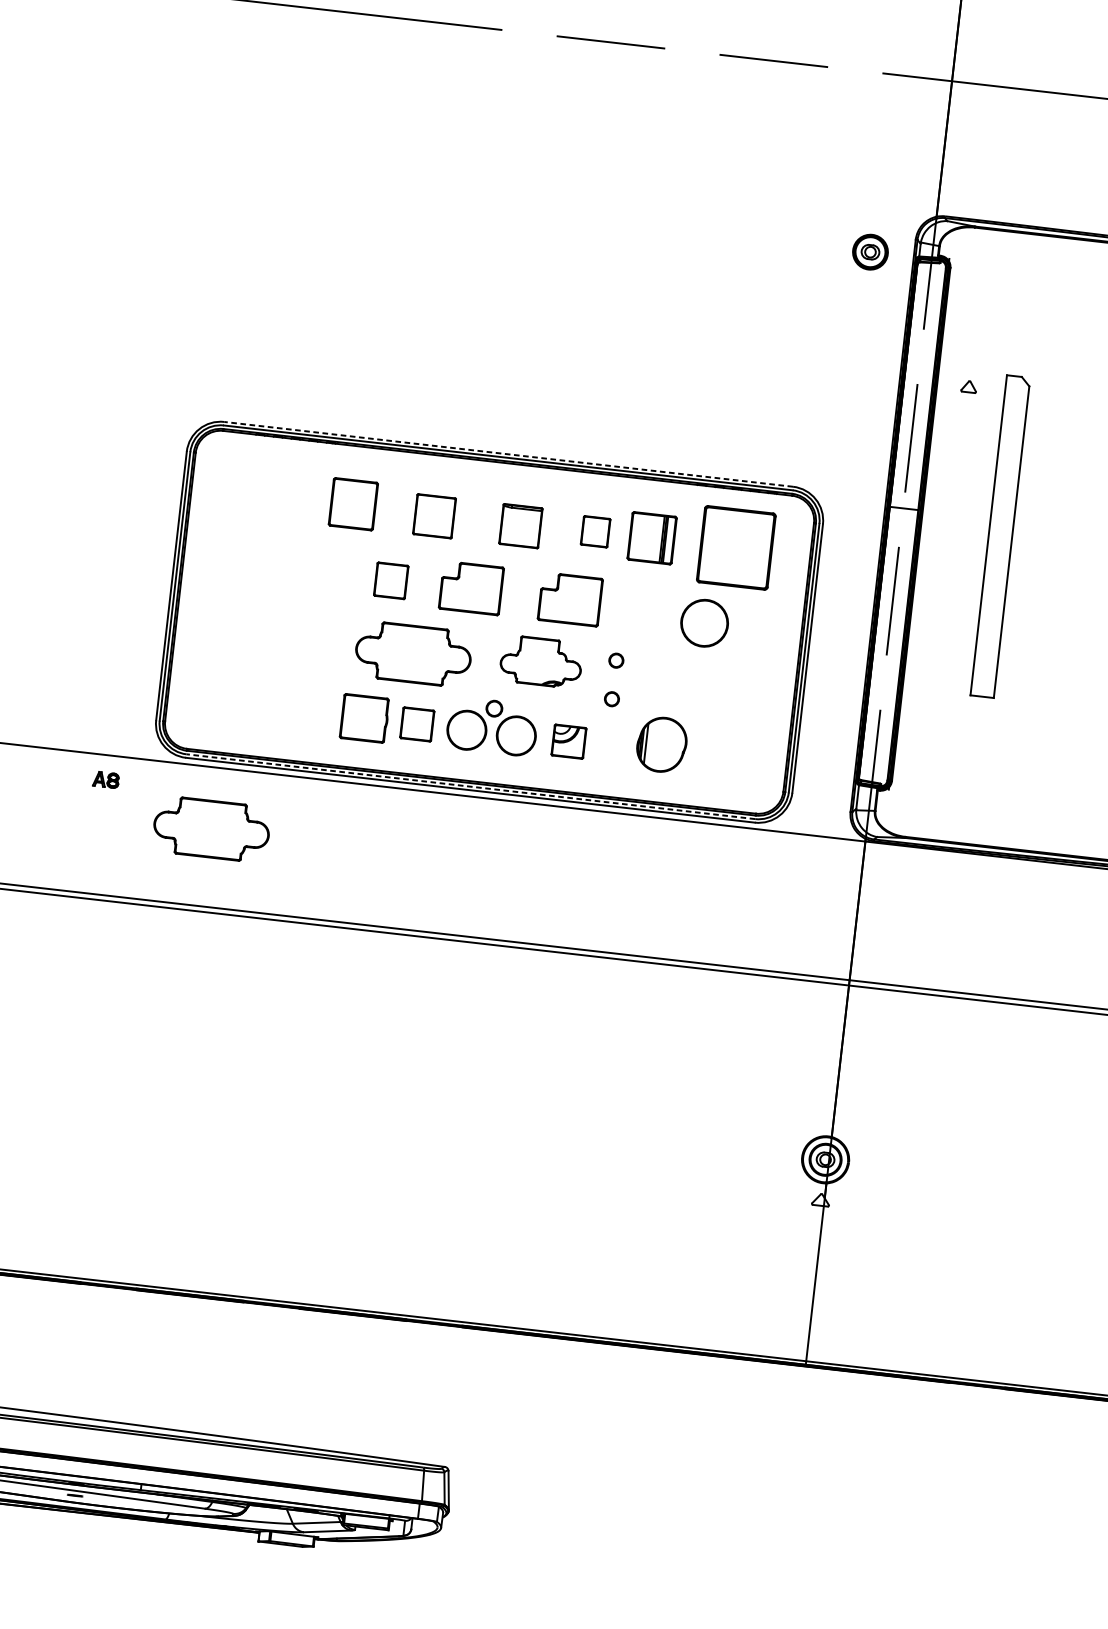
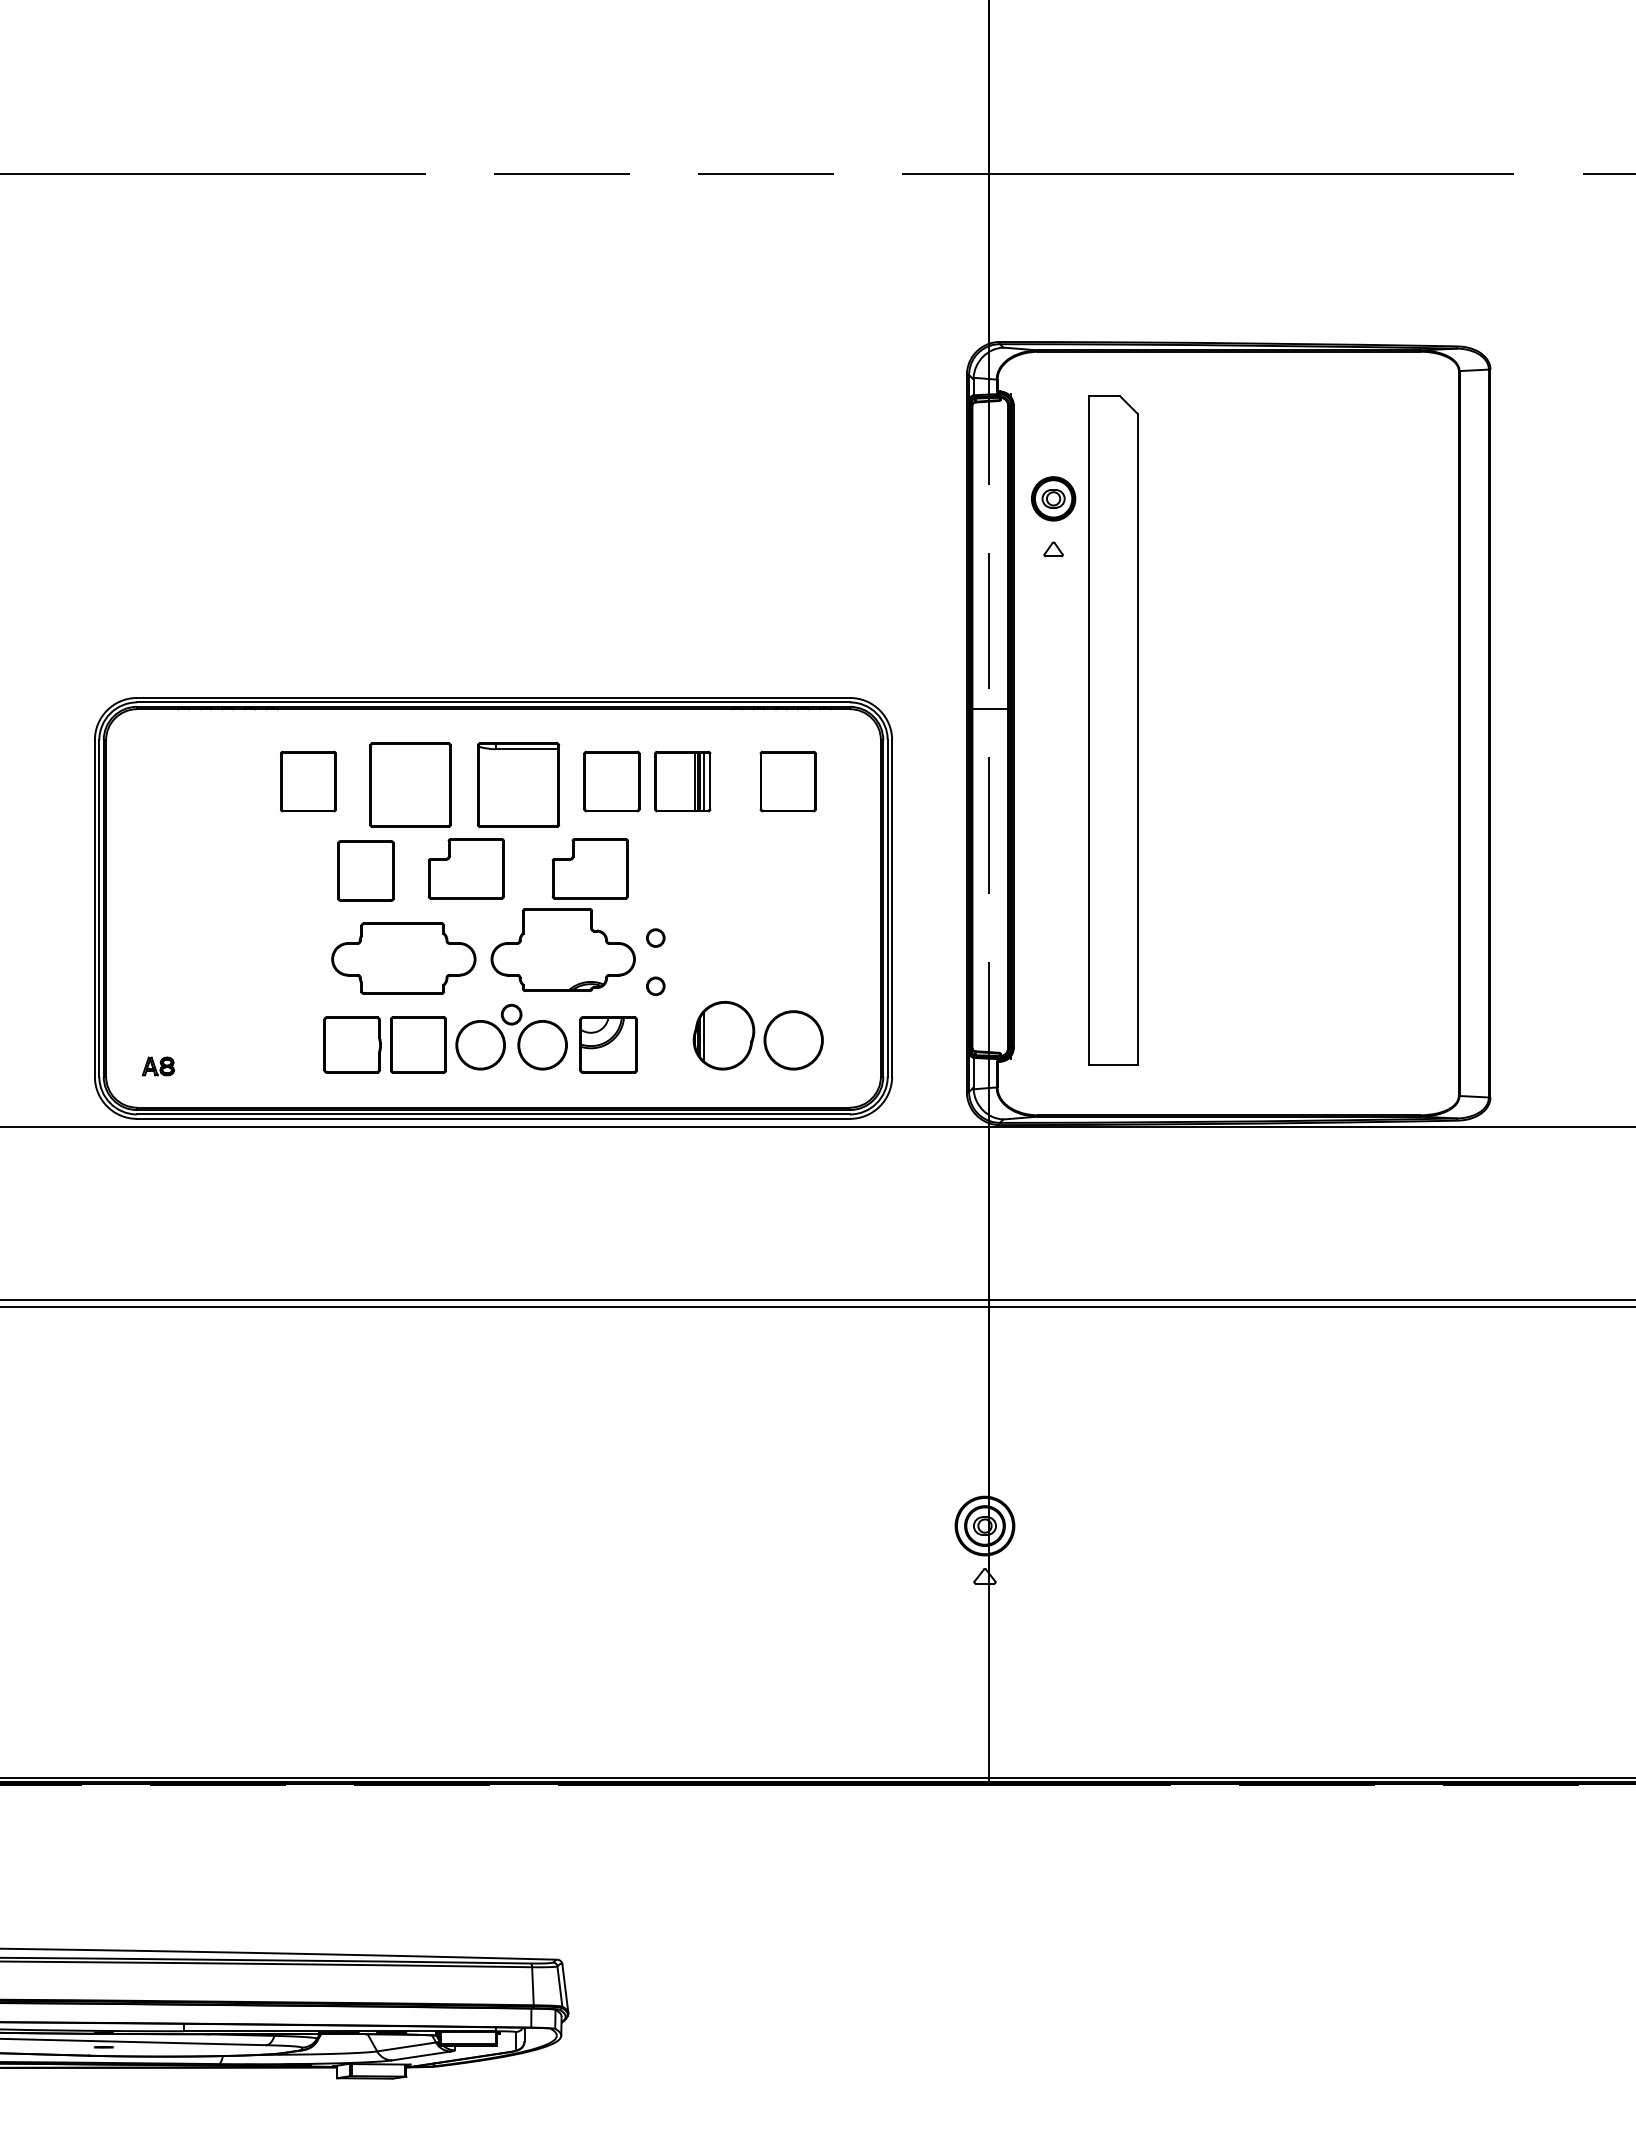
part: (870, 251) -> (1053, 498), moved
line: (508, 453) -> (493, 697), dashed -> solid
part: (434, 515) -> (410, 784), size x1.67
part: (520, 525) -> (518, 784), size x1.67
part: (595, 531) -> (611, 781), size x1.67
part: (1000, 536) -> (1113, 730), size x1.67
line: (669, 540) -> (704, 781), added
part: (735, 547) -> (787, 781), size x0.62
part: (390, 580) -> (365, 870), size x1.43
circle: (704, 623) -> (793, 1040), moved
part: (540, 662) -> (562, 950), size x1.43
part: (417, 724) -> (418, 1044), size x1.43
part: (568, 741) -> (608, 1044), size x1.43
part: (105, 779) -> (157, 1066), moved
line: (470, 786) -> (493, 1114), dashed -> solid
part: (211, 829) -> (178, 1203), removed

